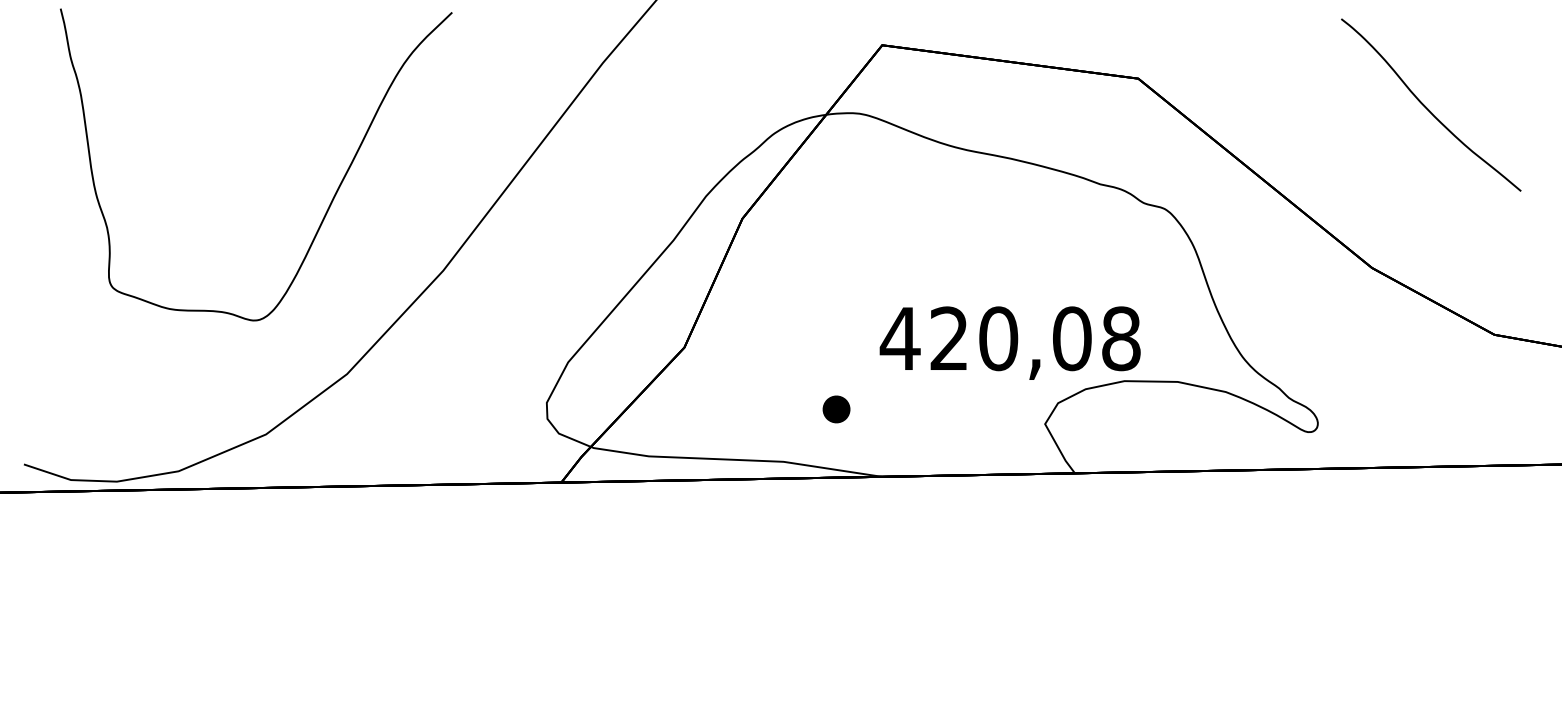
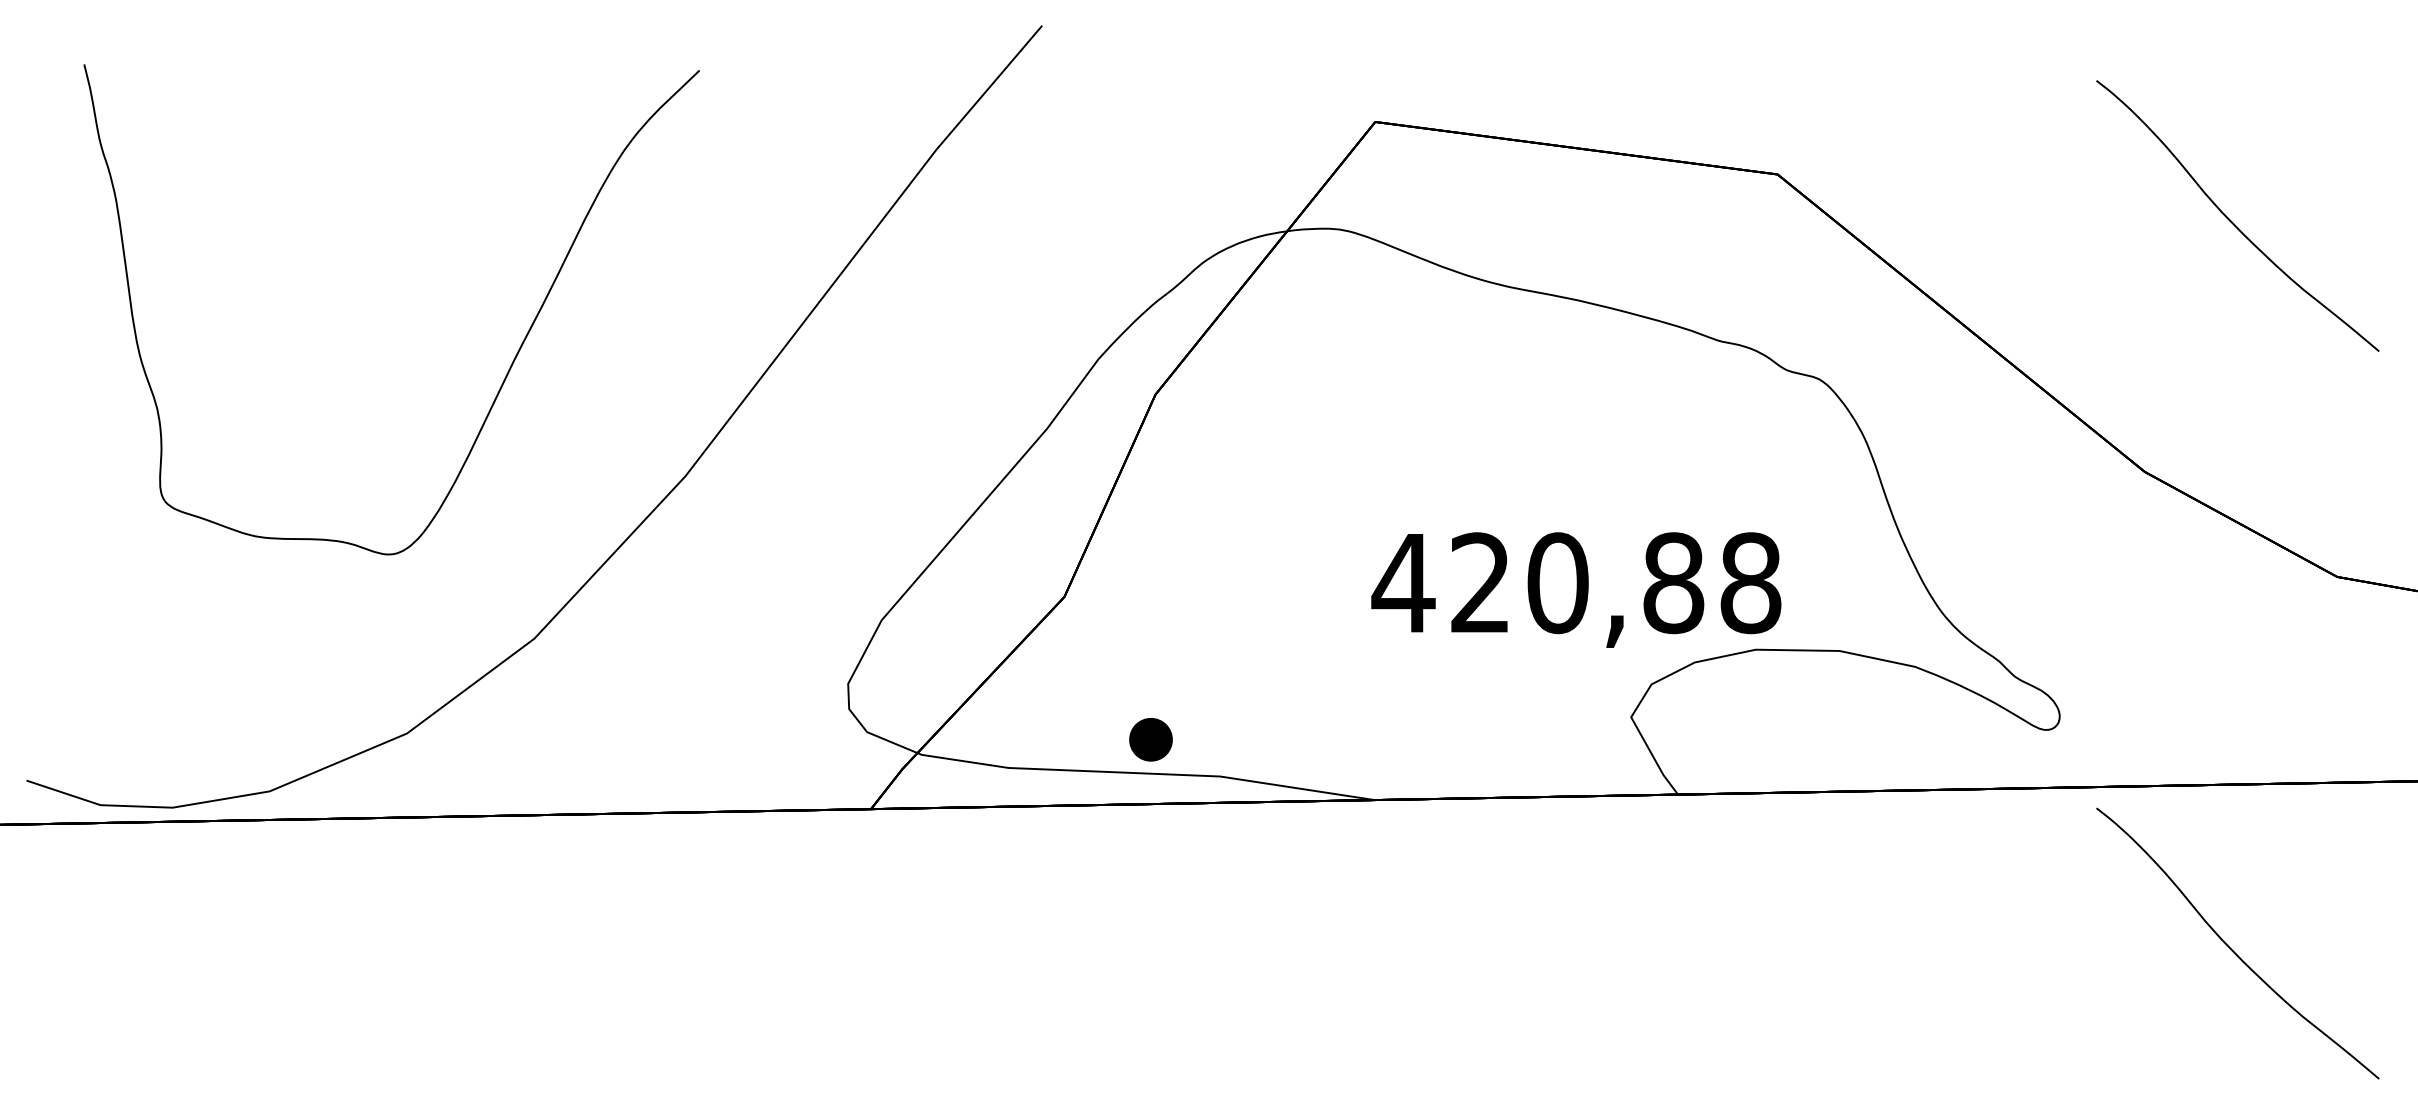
text: (1072, 338) -> (1674, 582), 420,08 -> 420,88
part: (836, 409) -> (1150, 739), moved
curve: (1427, 570) -> (2231, 947), added

